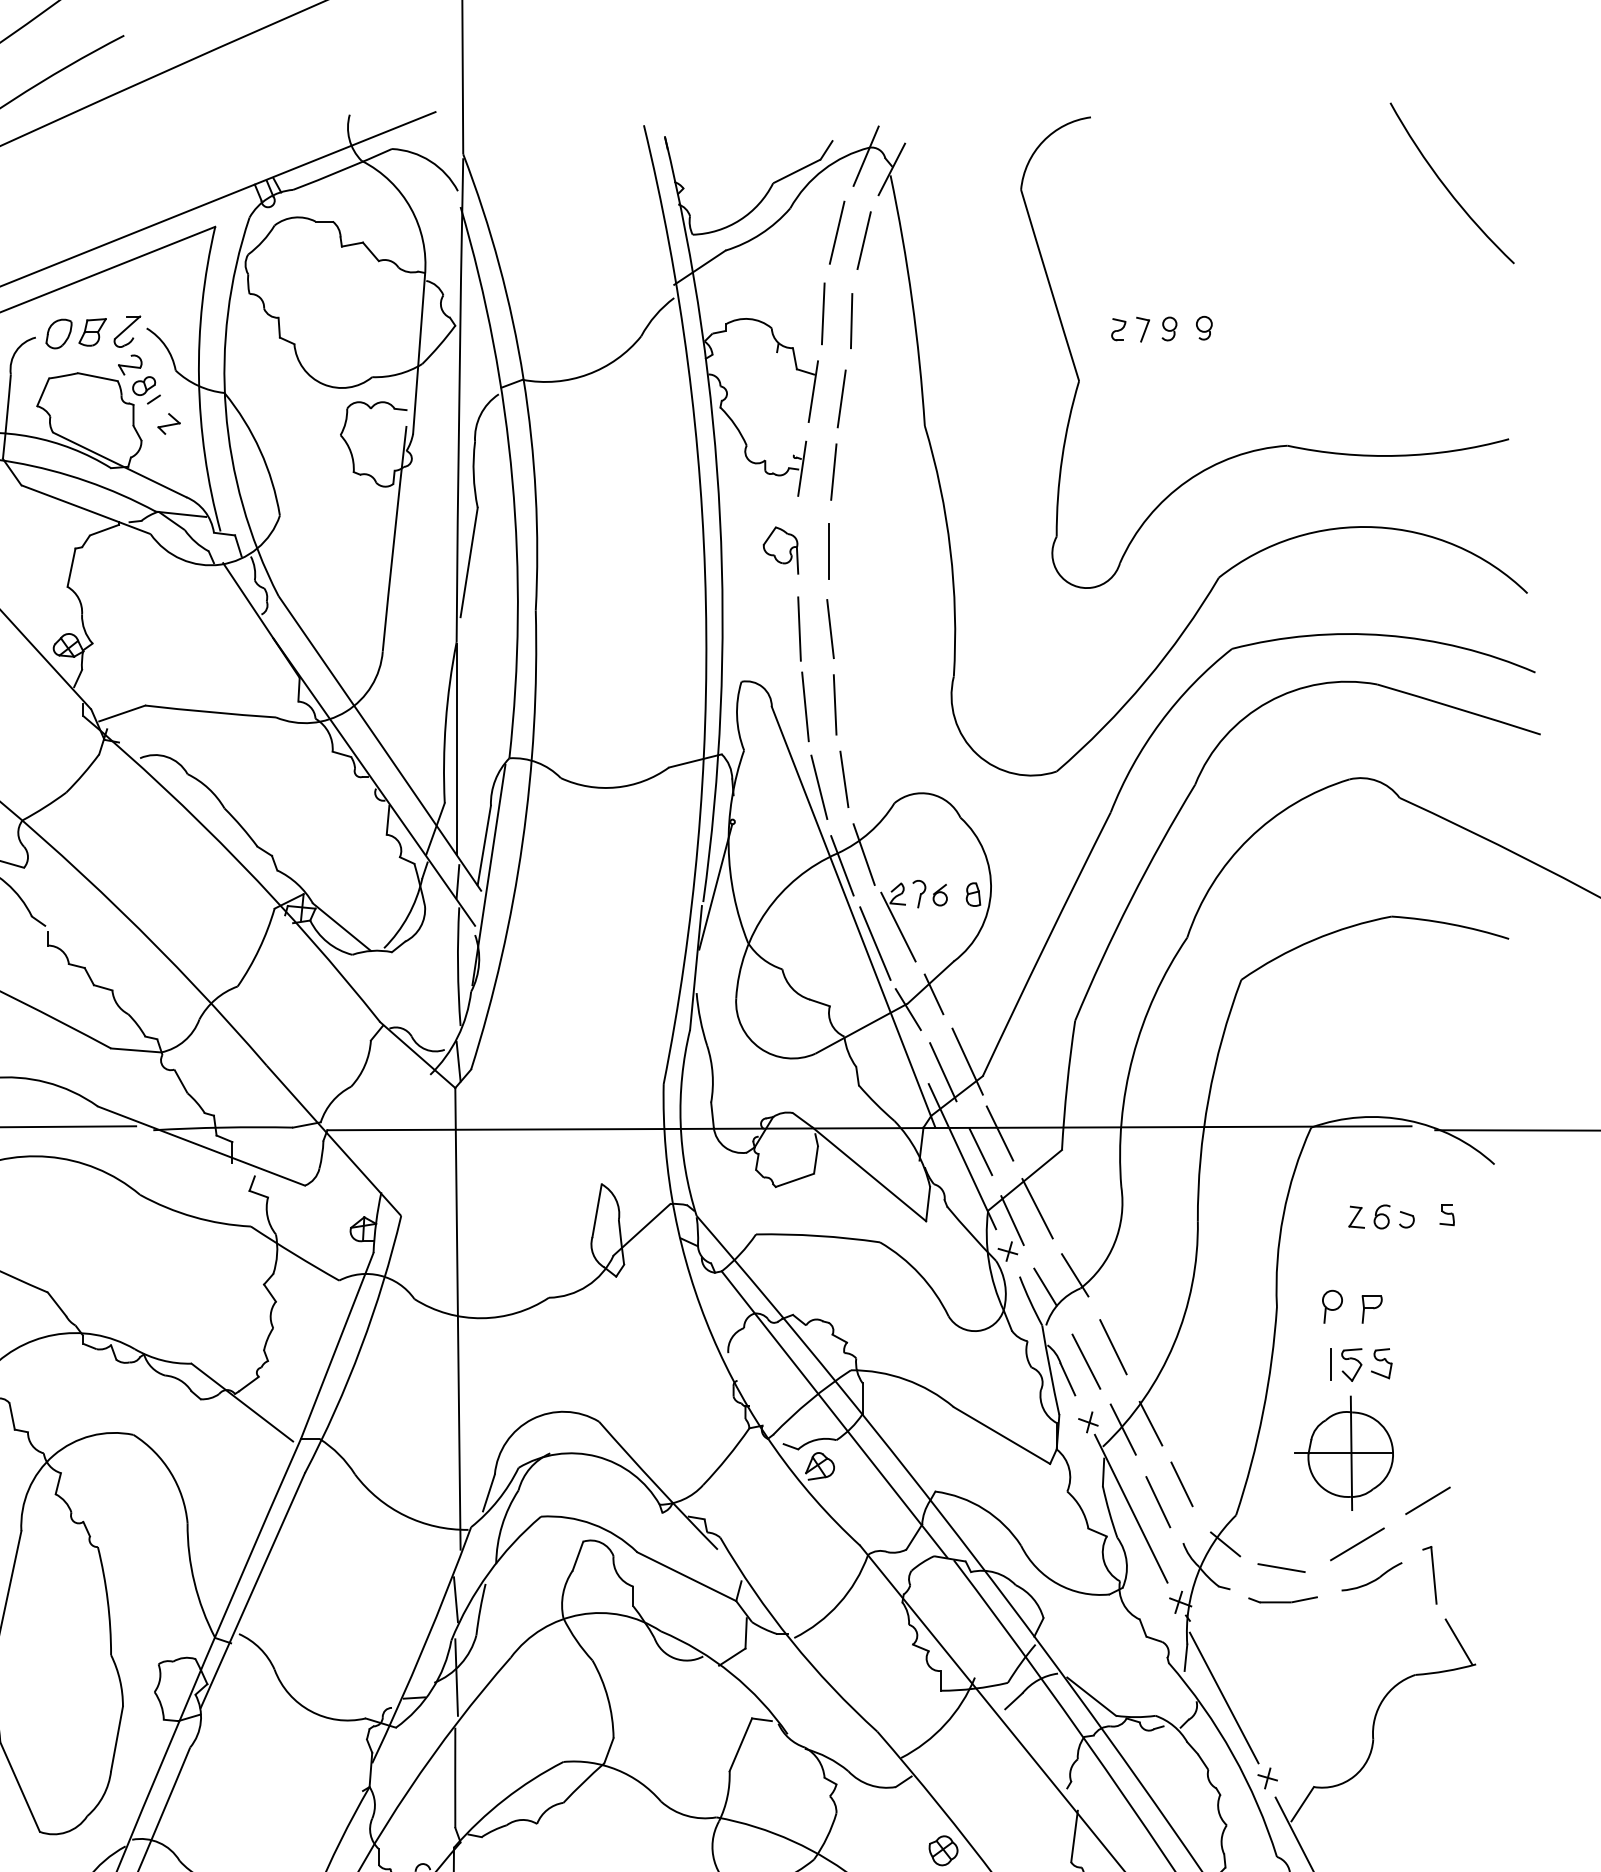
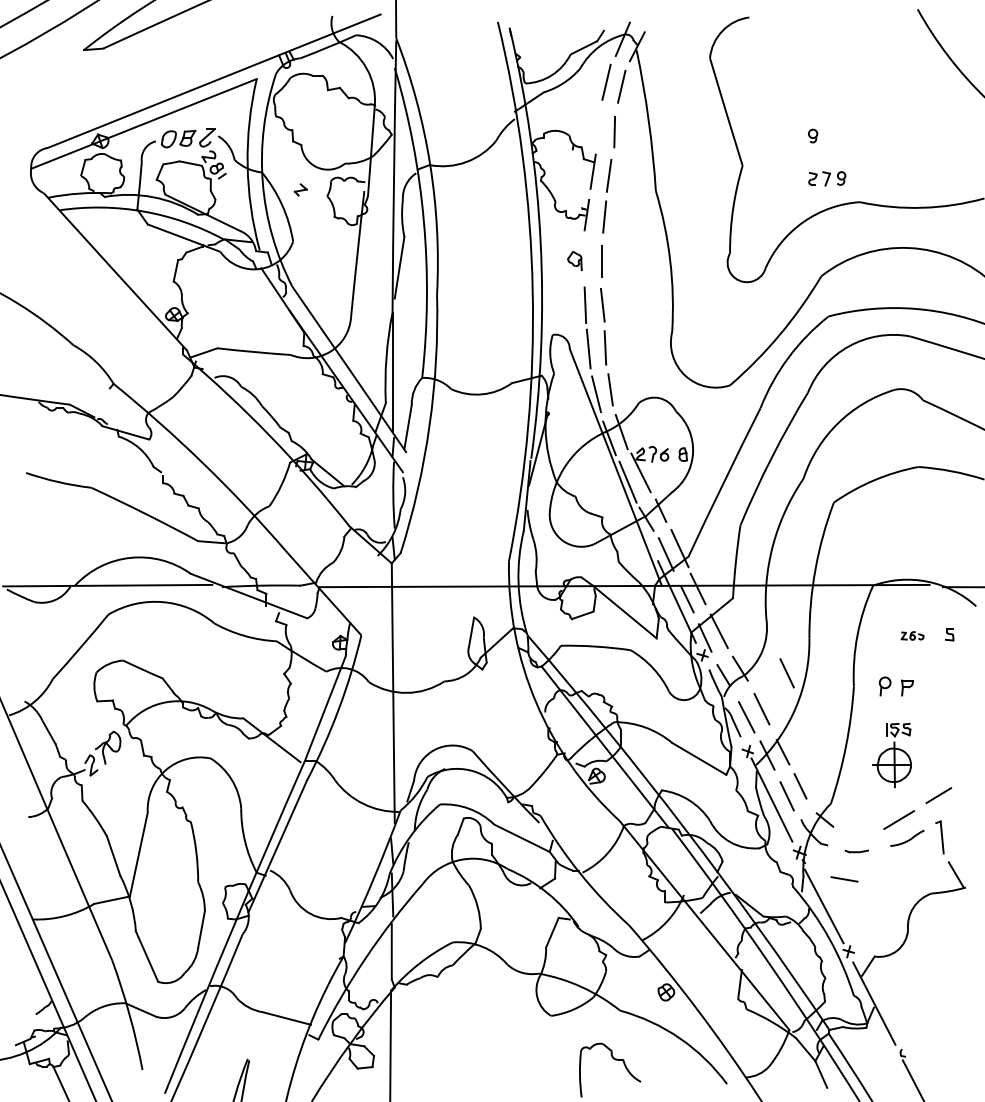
line: (822, 312) -> (598, 127), removed
part: (1144, 328) -> (827, 178), moved
part: (168, 423) -> (300, 189), moved
part: (780, 549) -> (574, 260), size x0.7
line: (488, 874) -> (410, 443), removed
part: (1381, 1216) -> (912, 635), size x0.6
line: (1157, 1283) -> (786, 673), added
part: (1343, 1429) -> (891, 755), size x0.7
line: (1281, 1568) -> (844, 879), moved
part: (1281, 1600) -> (856, 851), size x0.6

